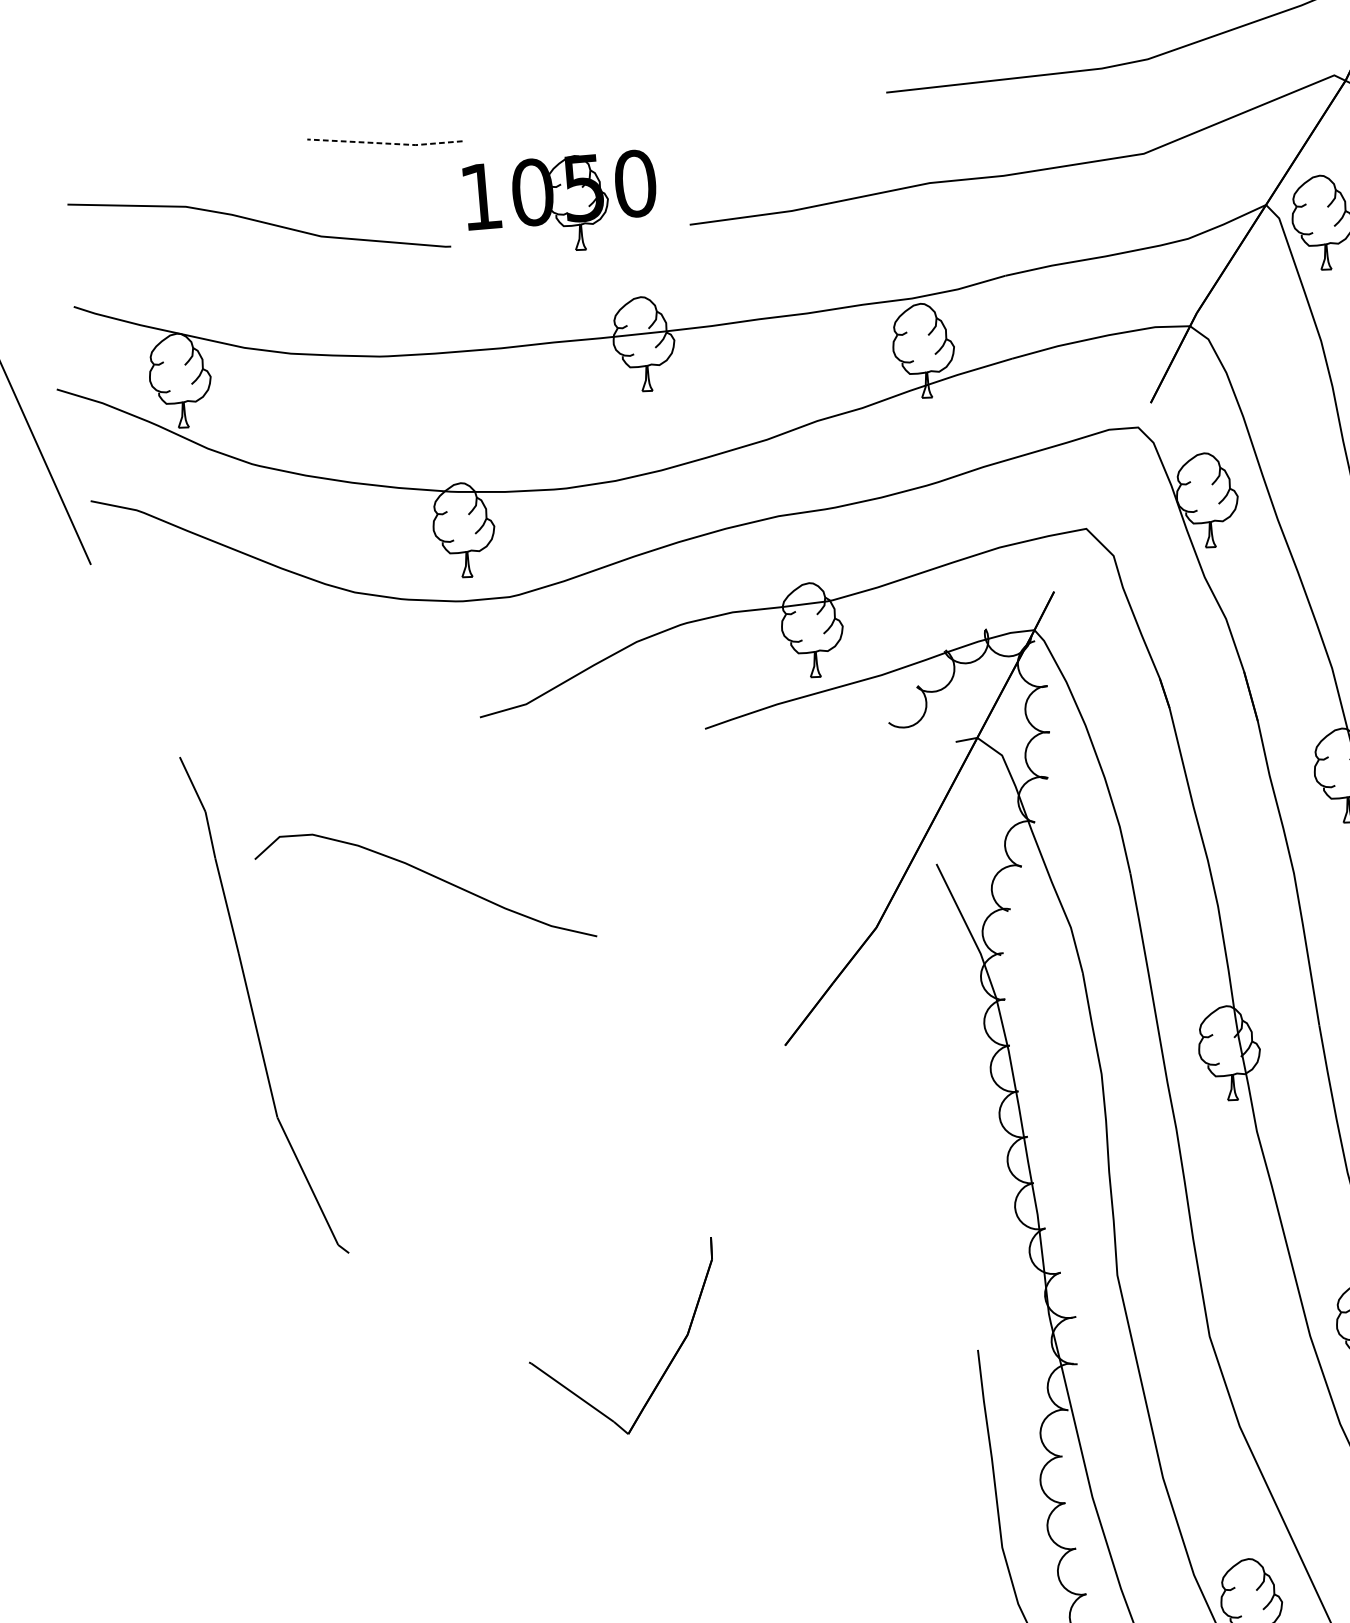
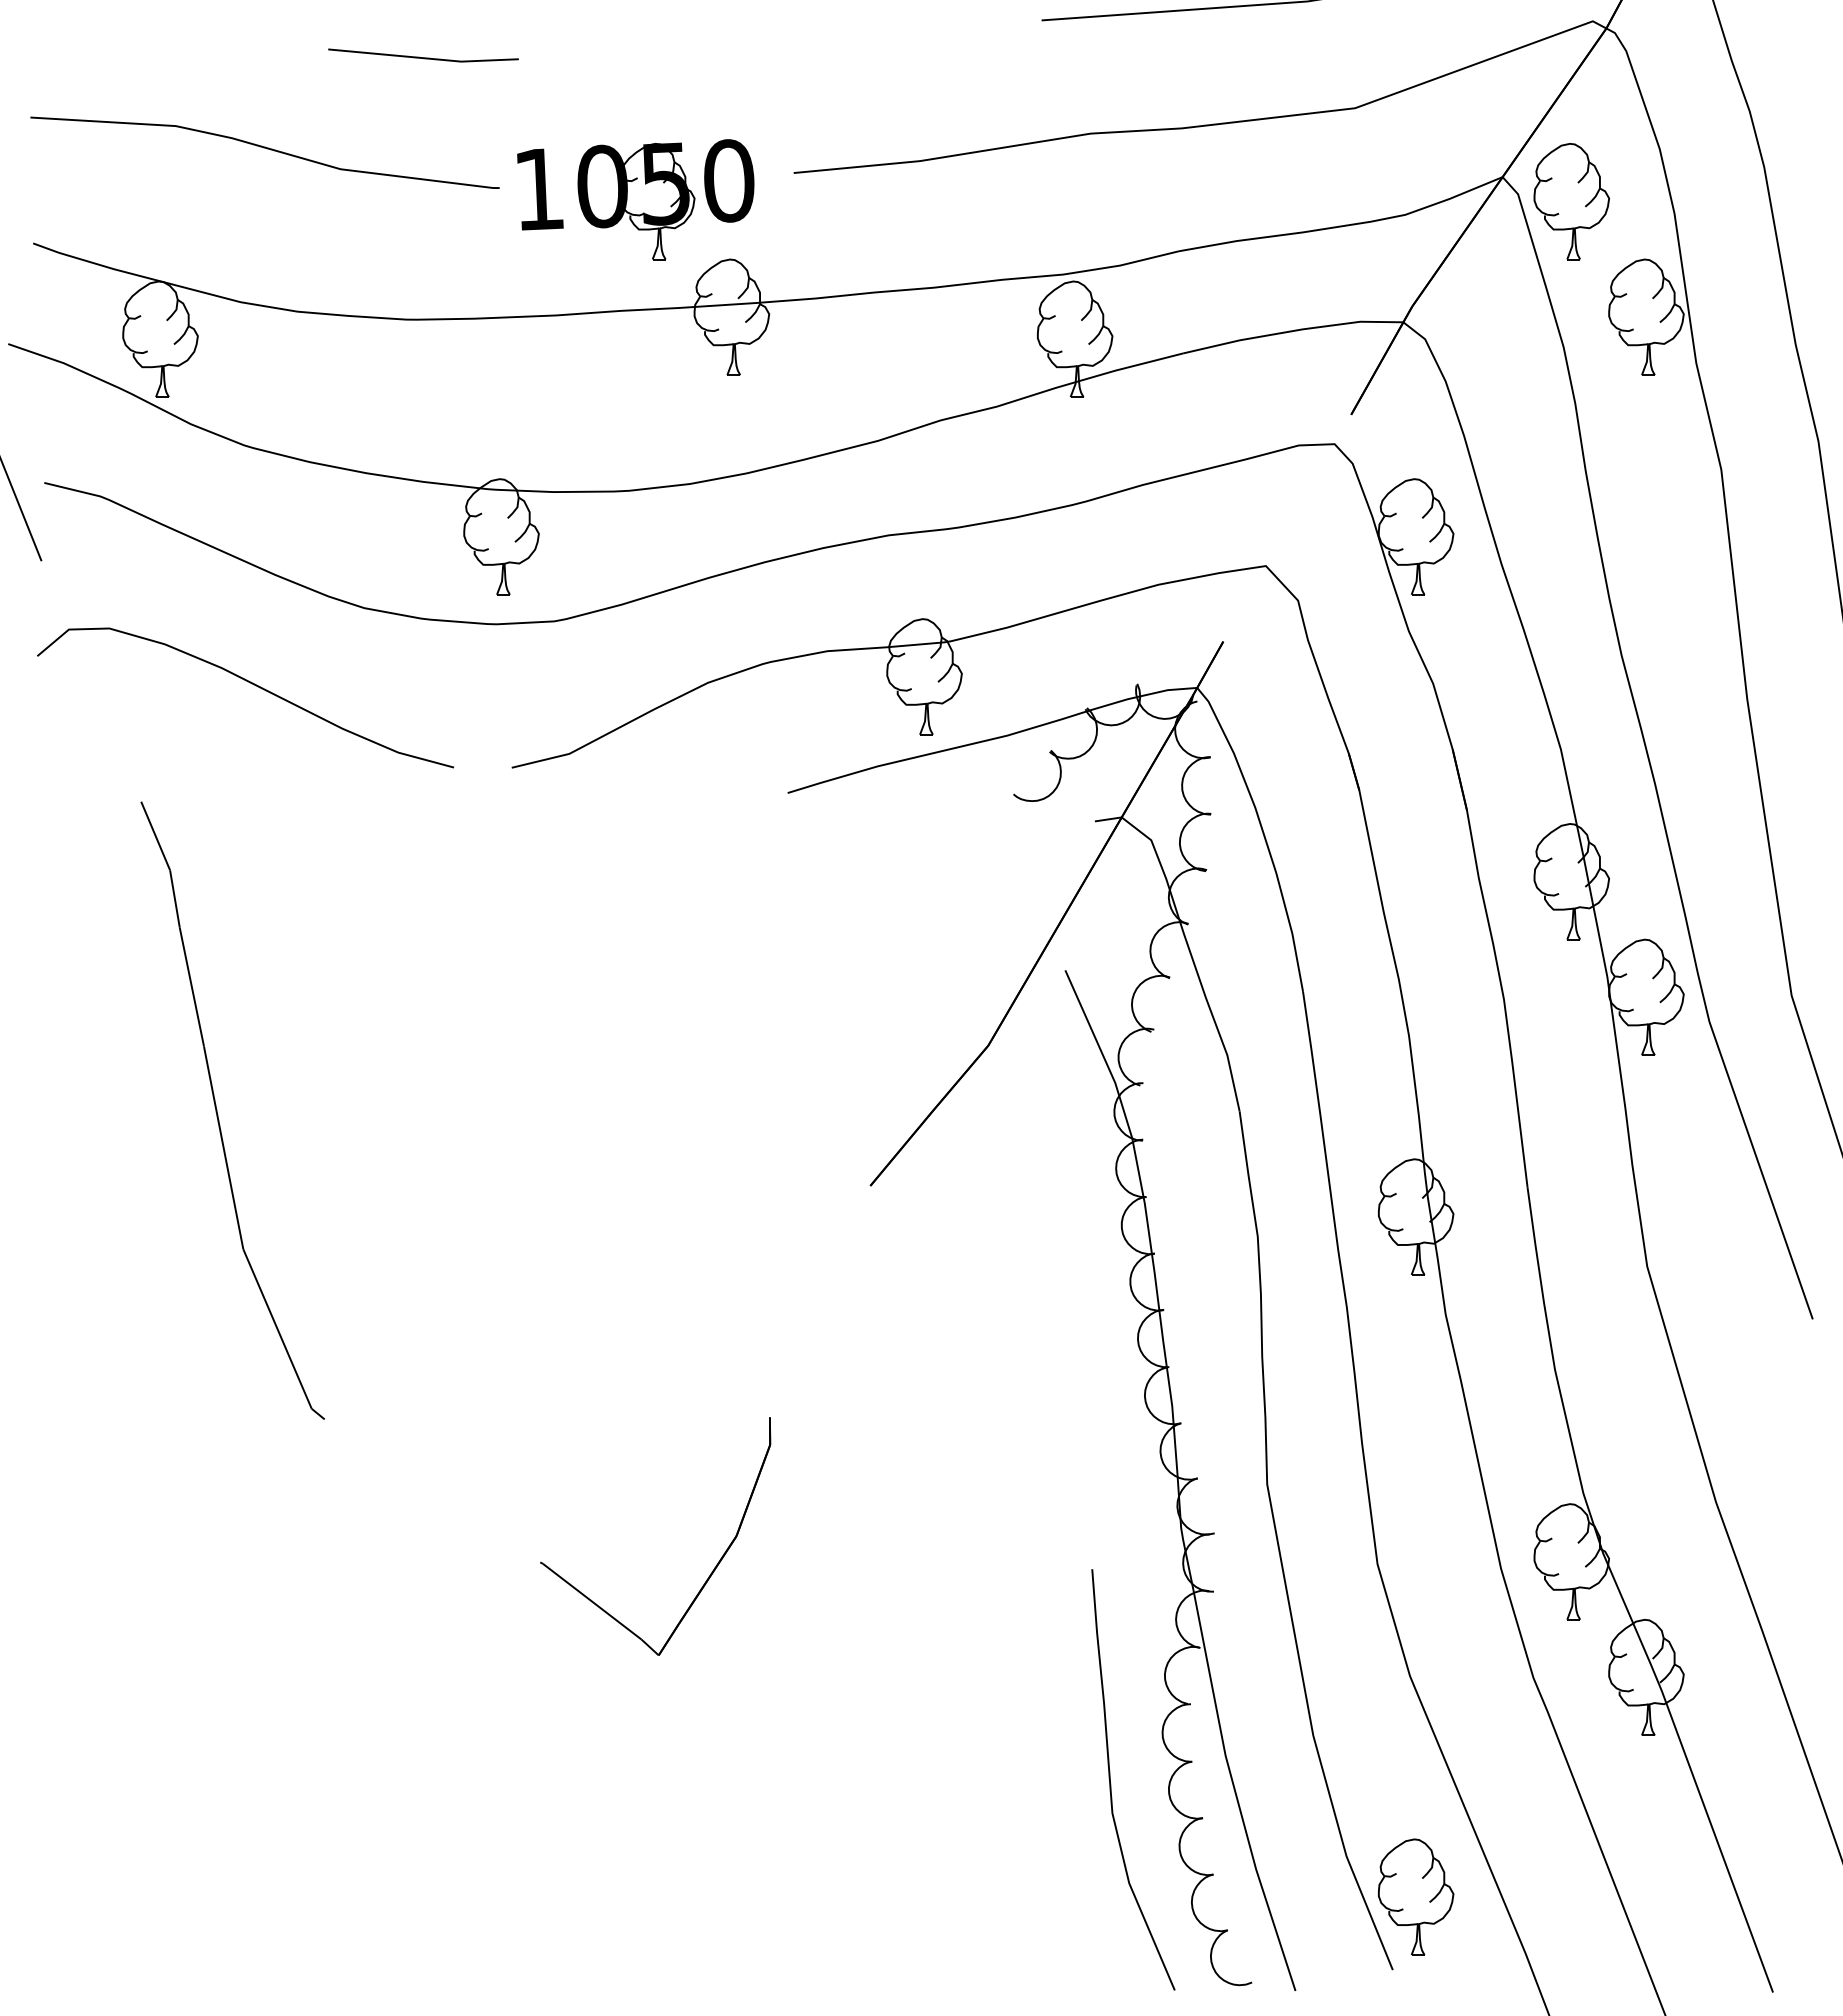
line: (385, 143) -> (423, 58), dashed -> solid
part: (559, 201) -> (635, 199), moved
curve: (430, 875) -> (252, 684), moved

